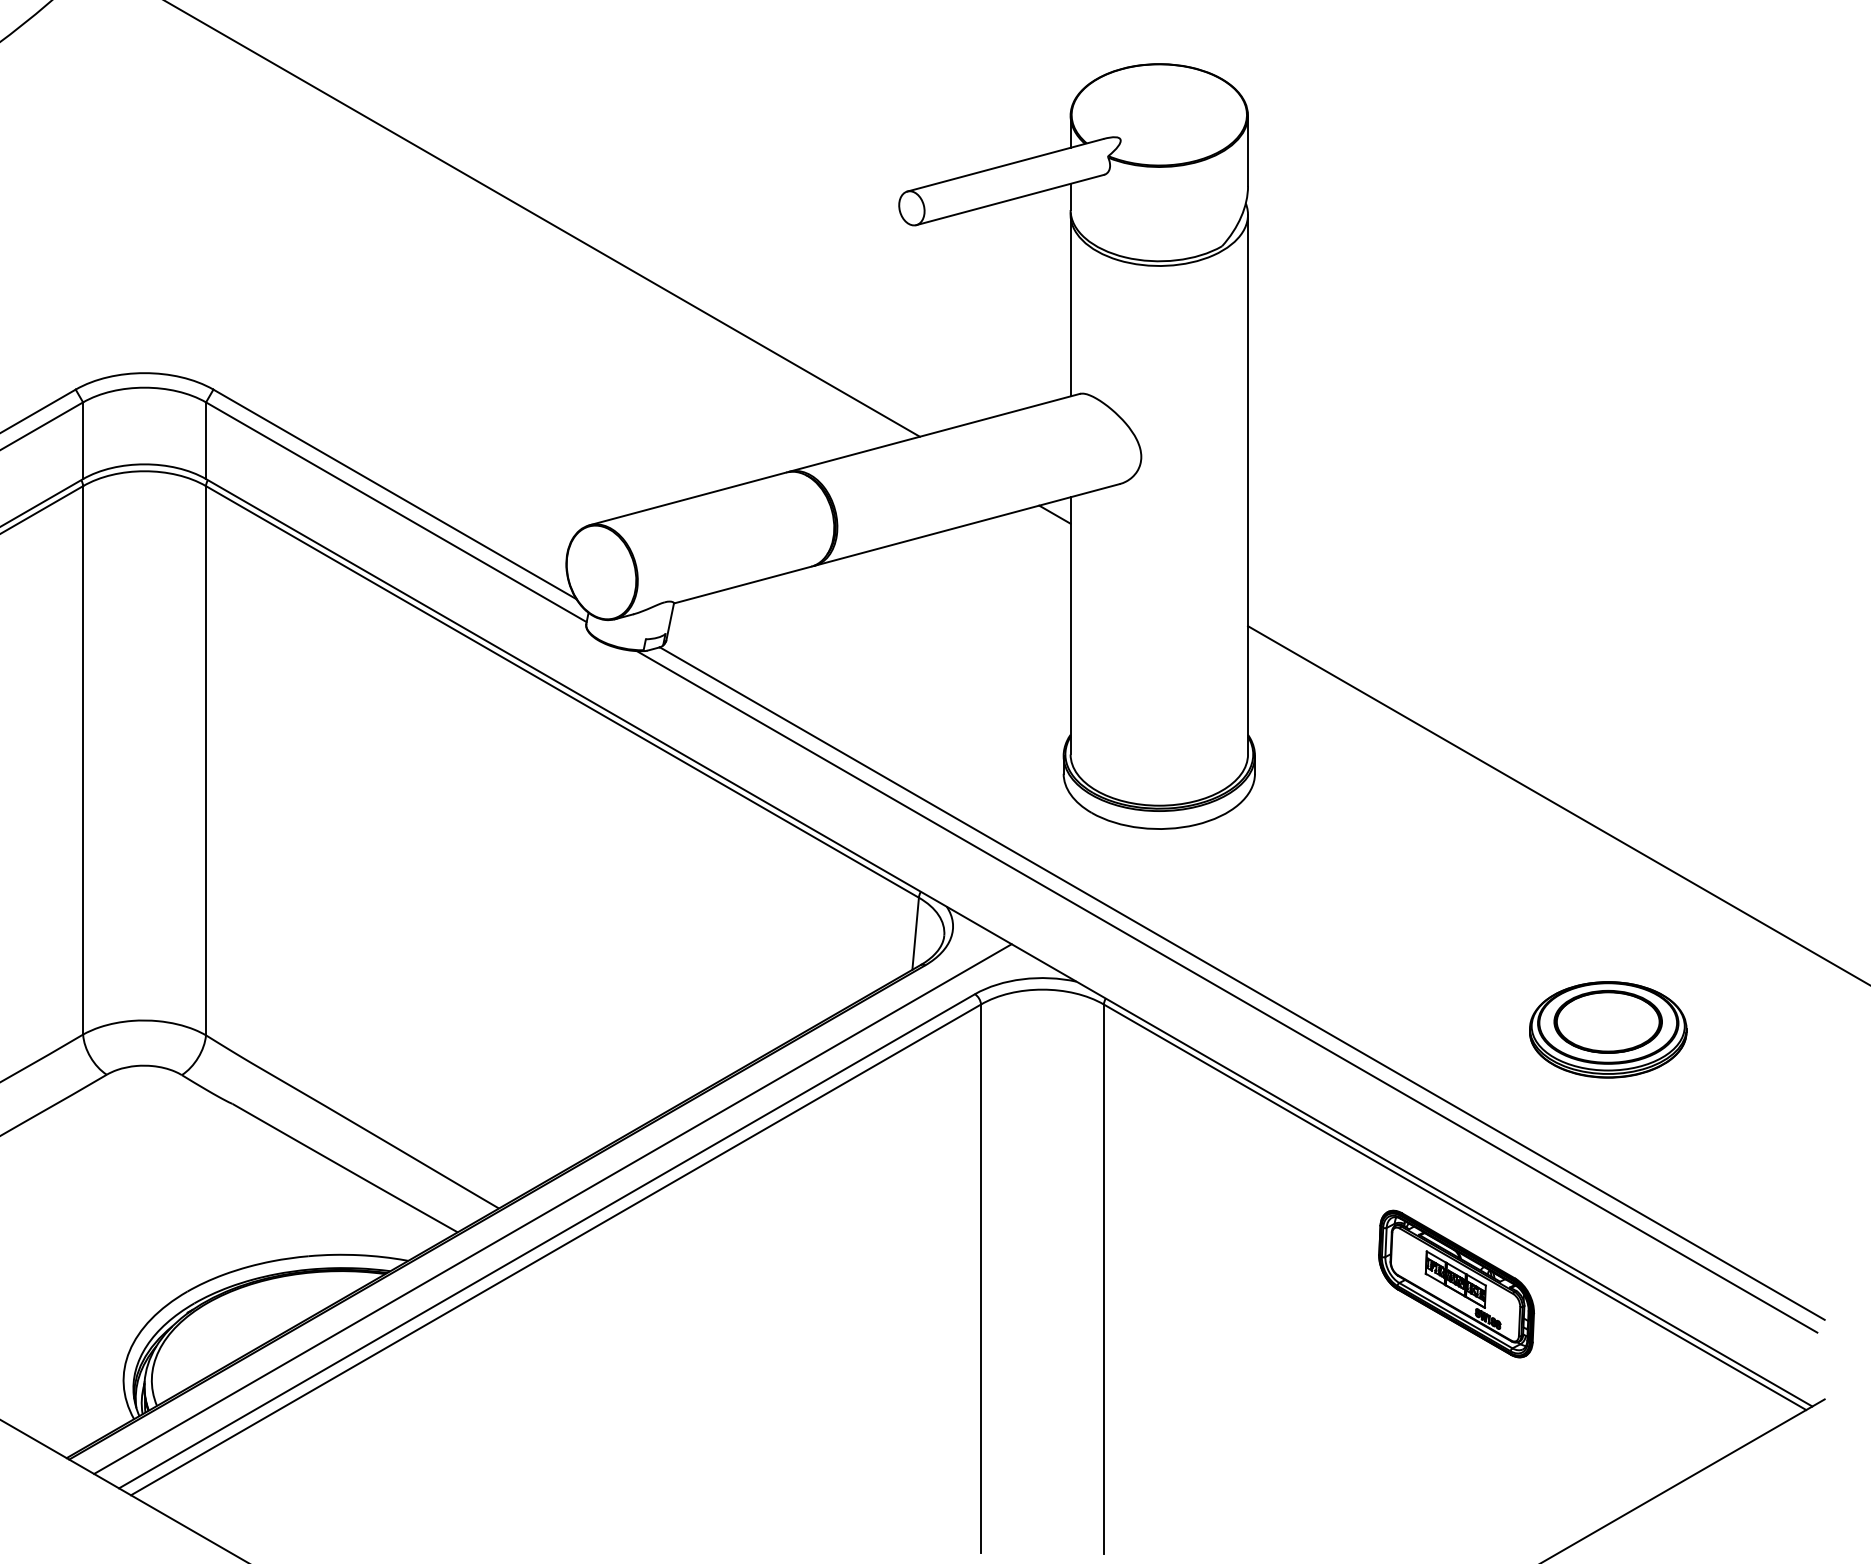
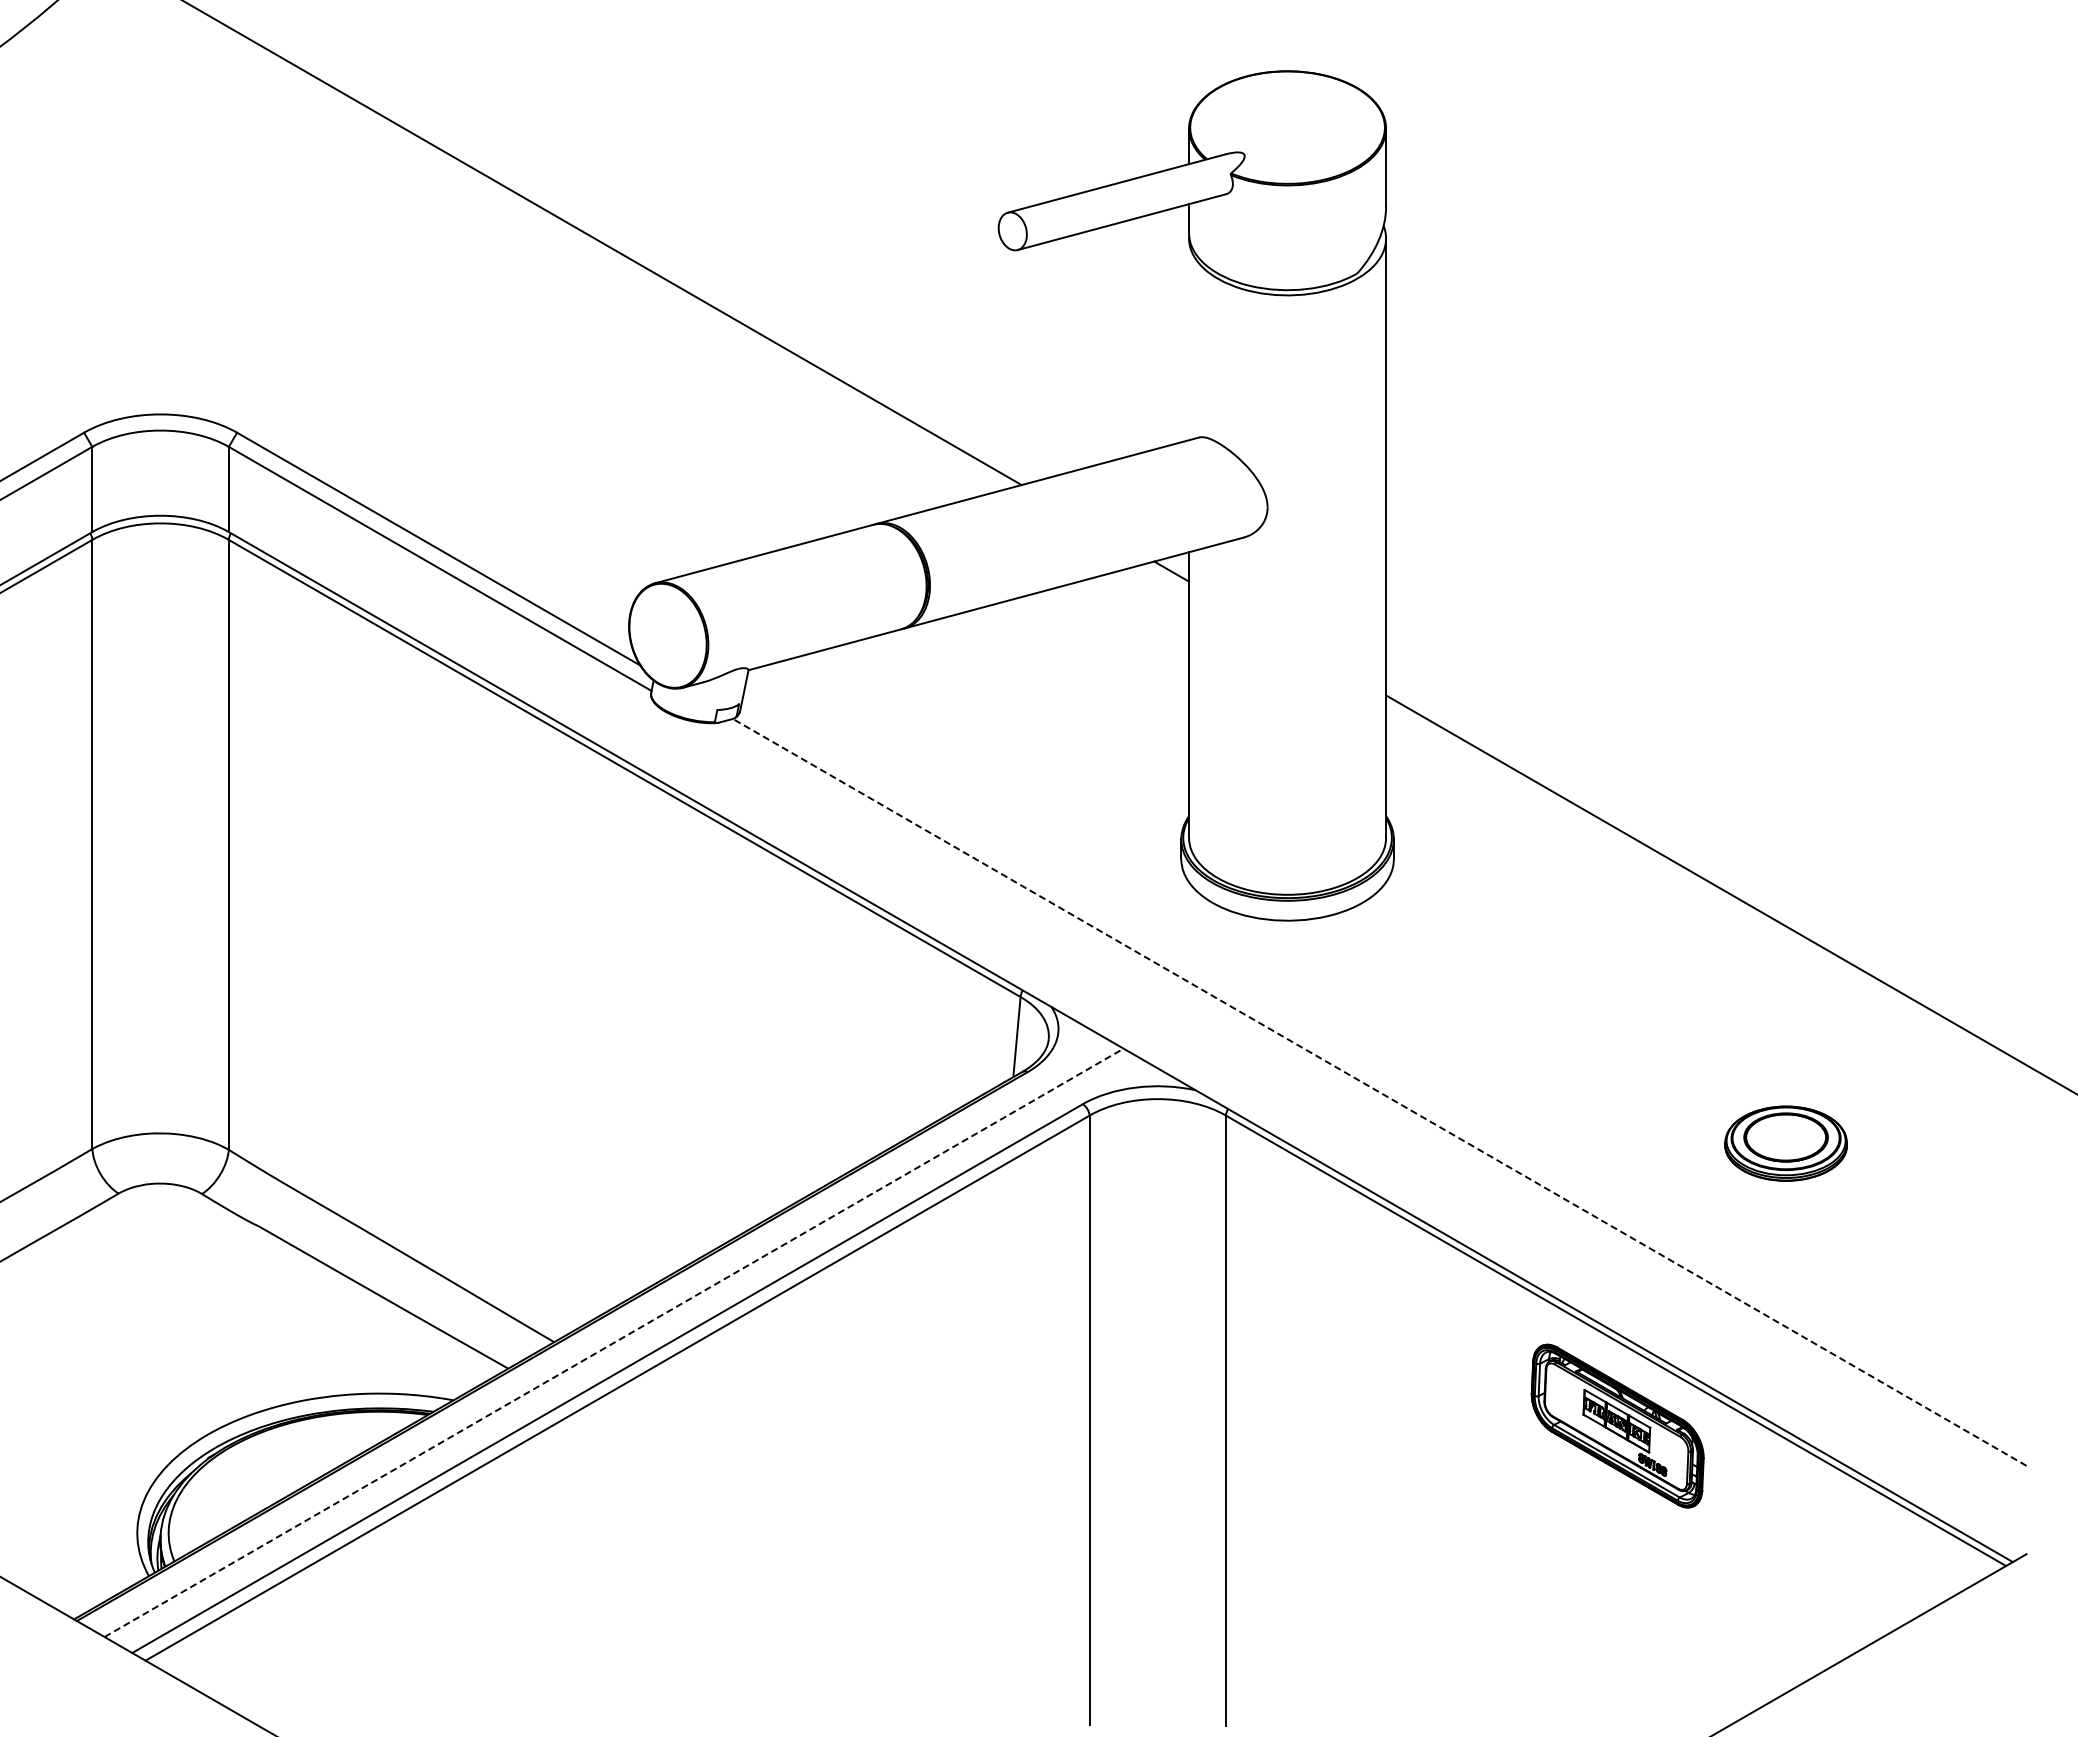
line: (1071, 305) -> (1189, 339), removed
line: (1242, 983) -> (1379, 1092), solid -> dashed
line: (1226, 991) -> (1362, 1101), removed
part: (1607, 1029) -> (1785, 1143), size x0.7
line: (553, 1208) -> (614, 1342), solid -> dashed

